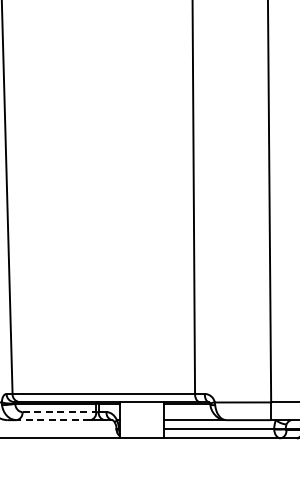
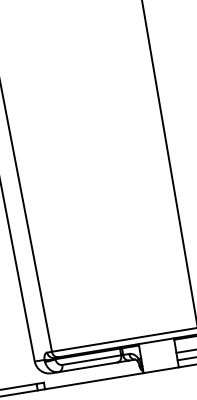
line: (59, 412) -> (91, 360), dashed -> solid
line: (53, 420) -> (88, 367), dashed -> solid

